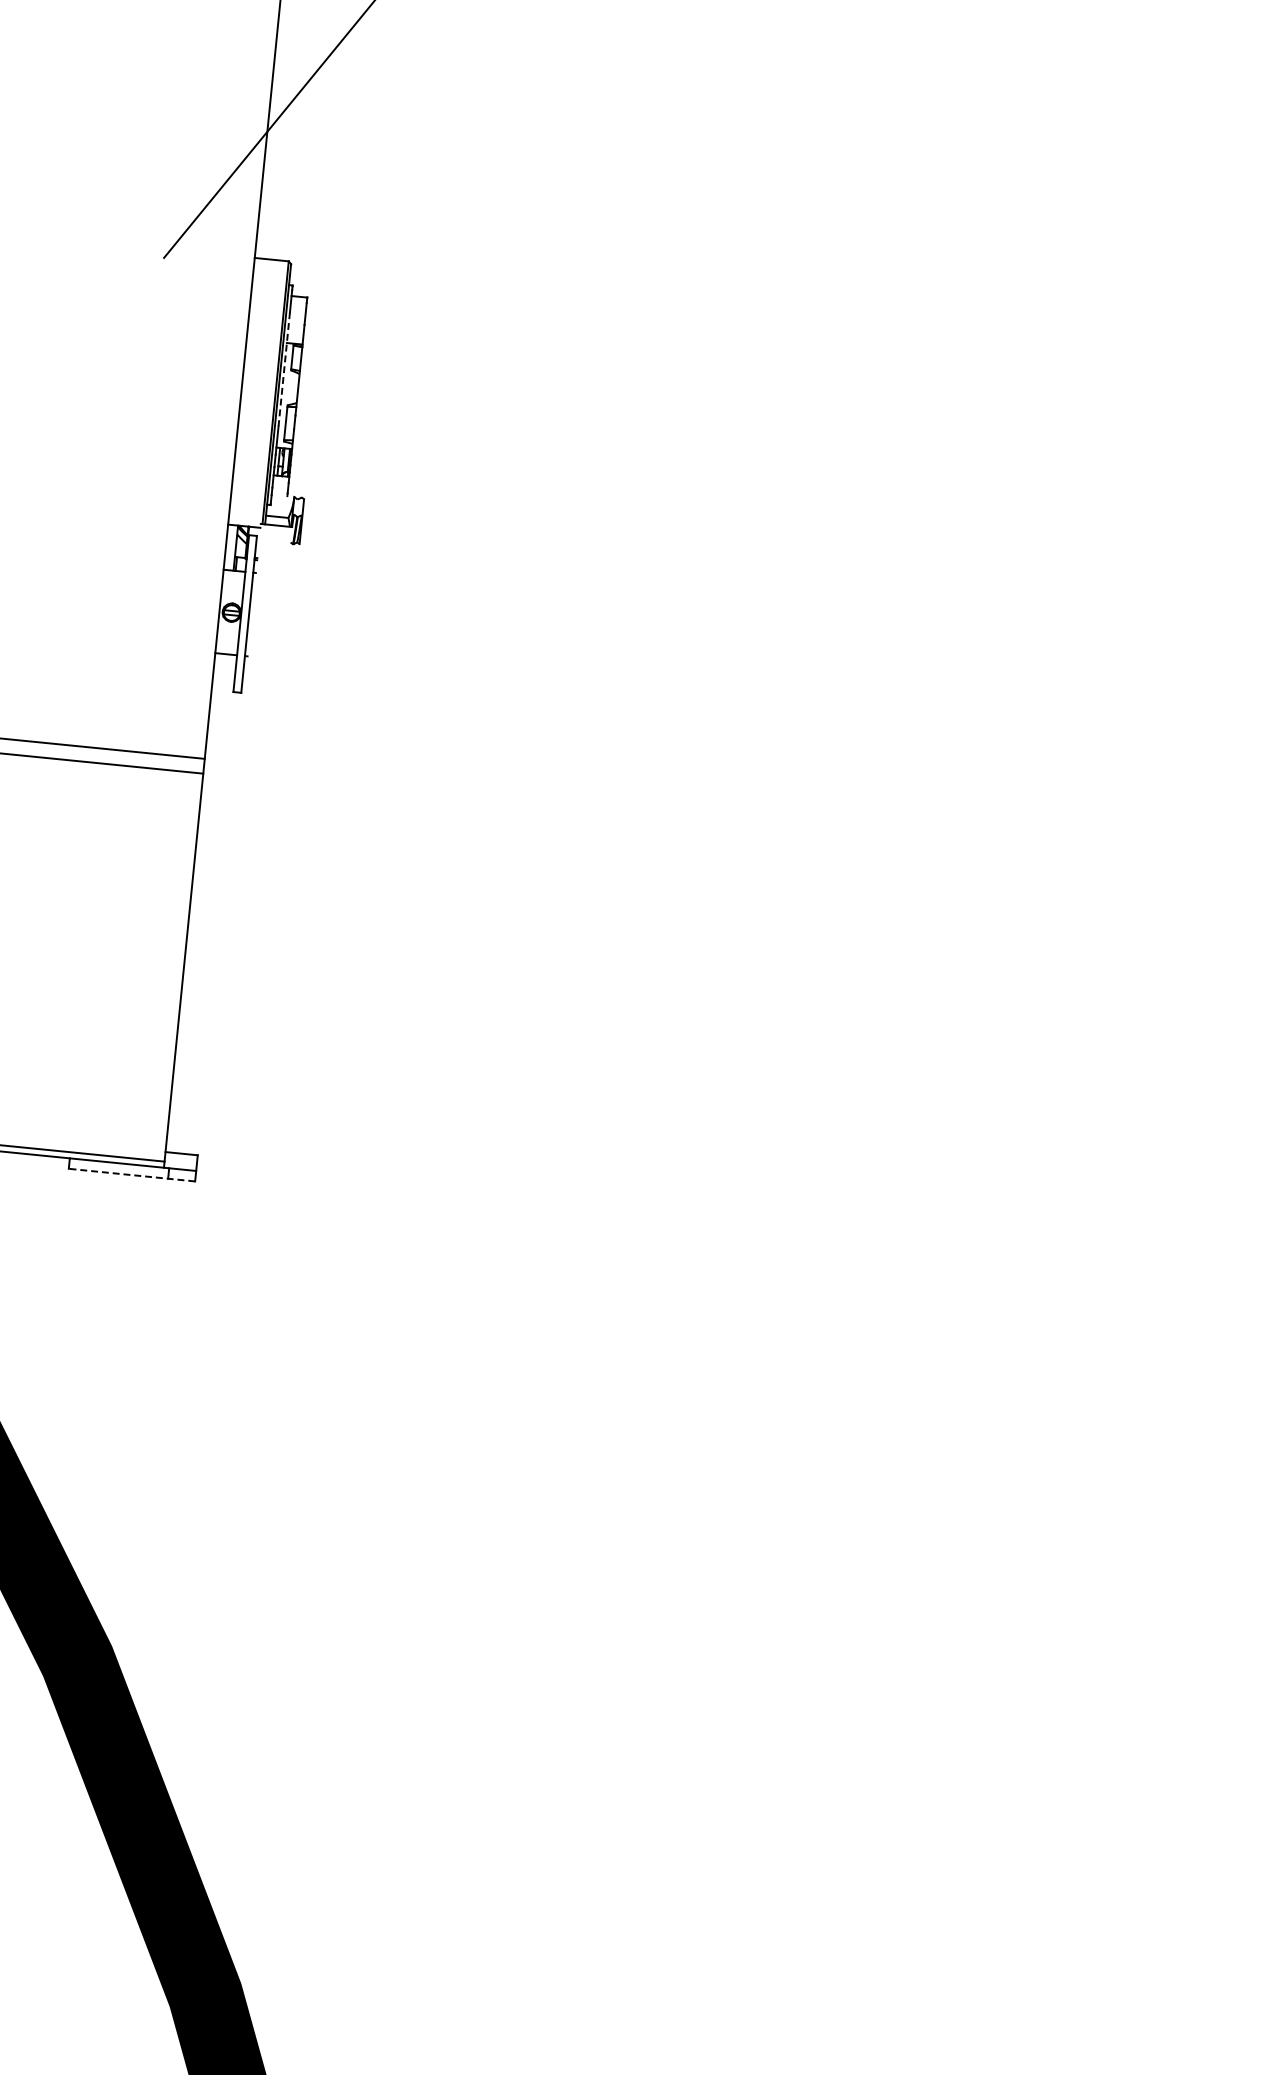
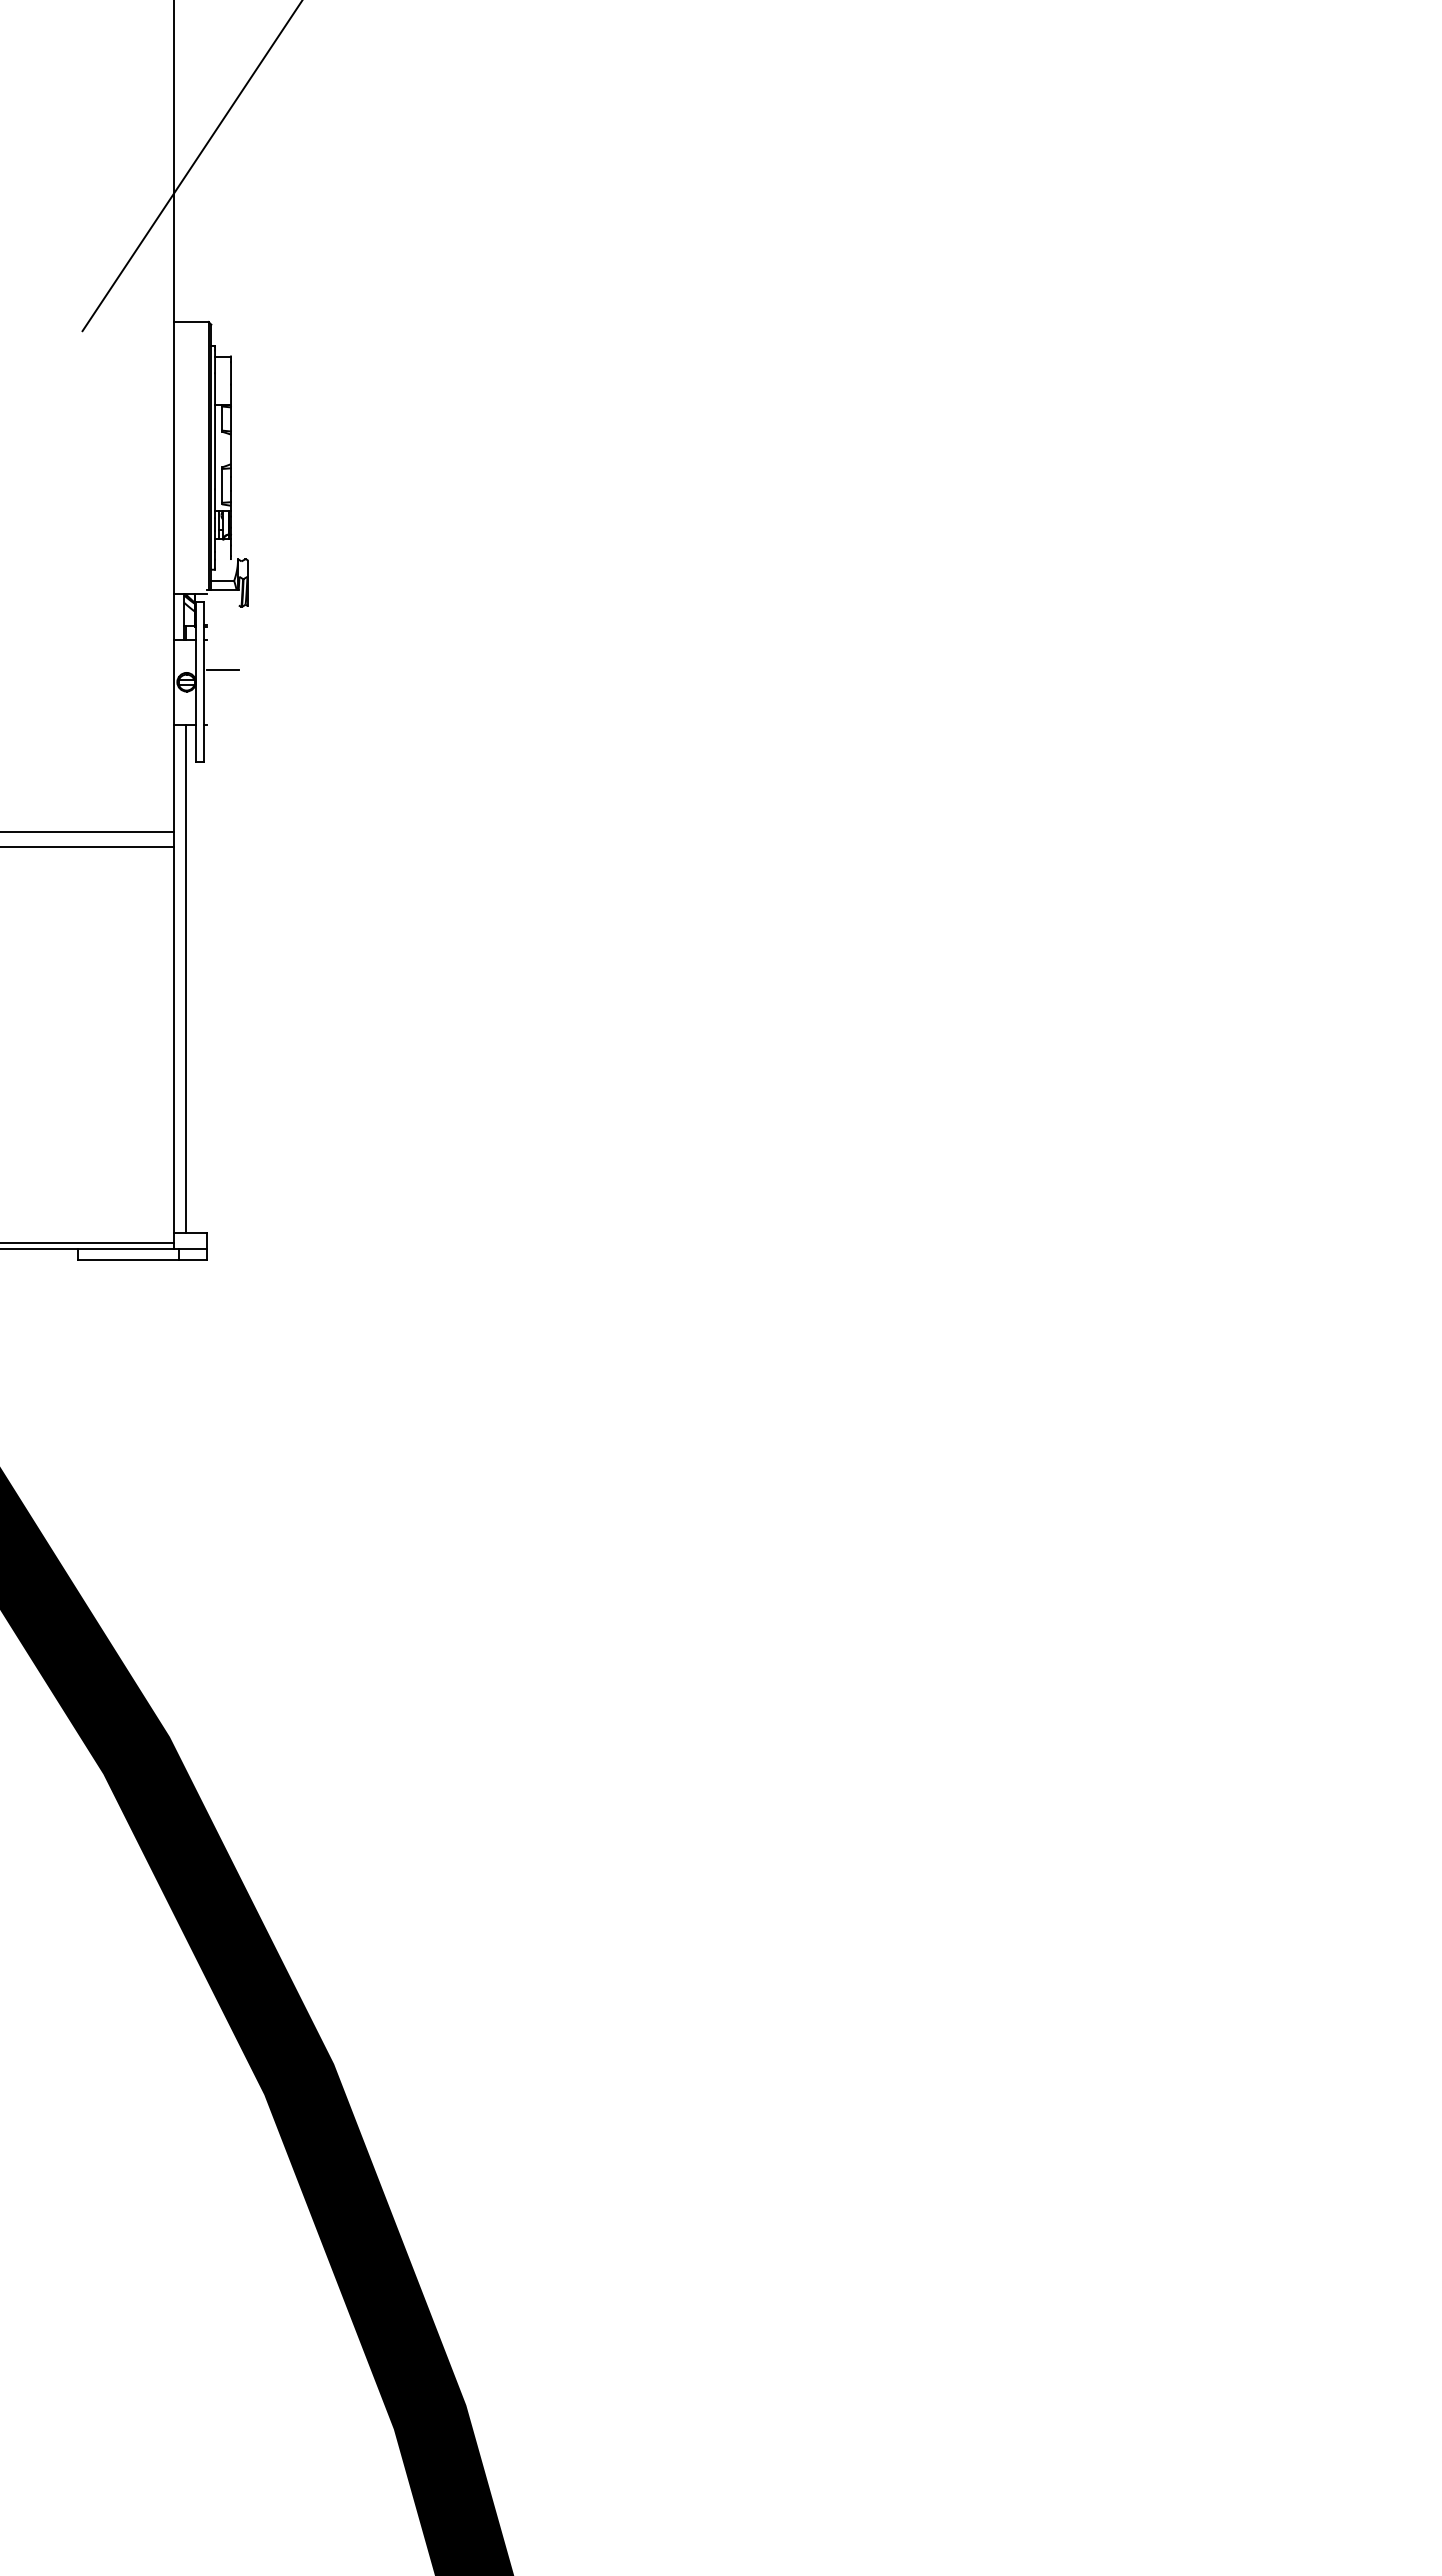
line: (284, 369) -> (215, 431), dashed -> solid
line: (268, 603) -> (222, 669), added
line: (202, 903) -> (186, 978), added
line: (131, 1174) -> (142, 1259), dashed -> solid

